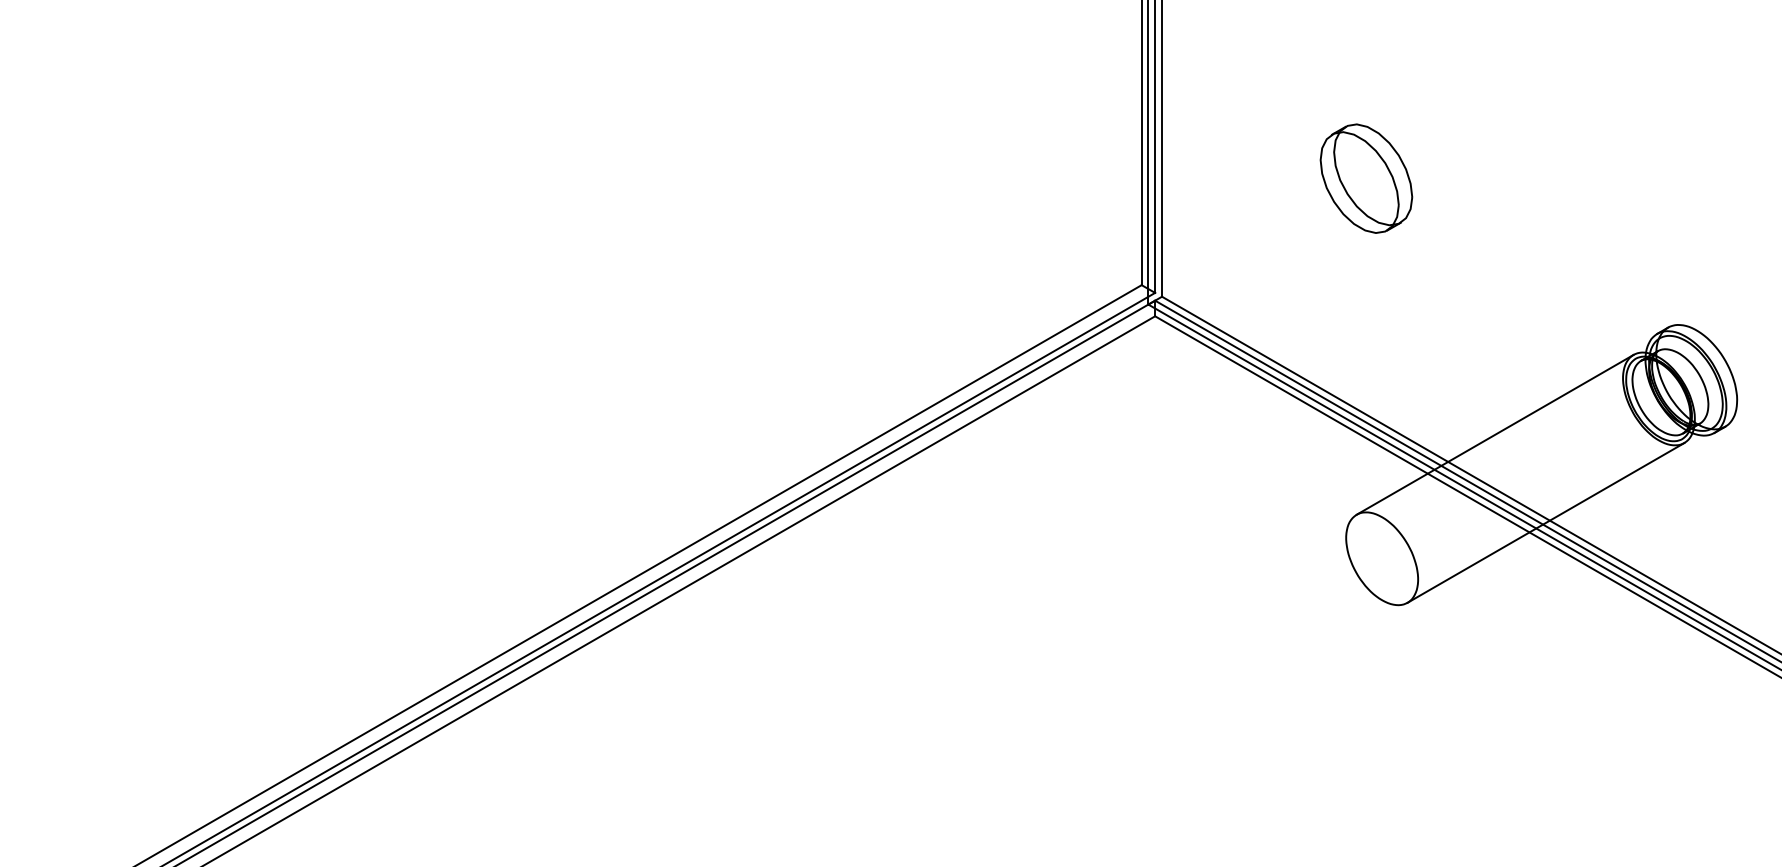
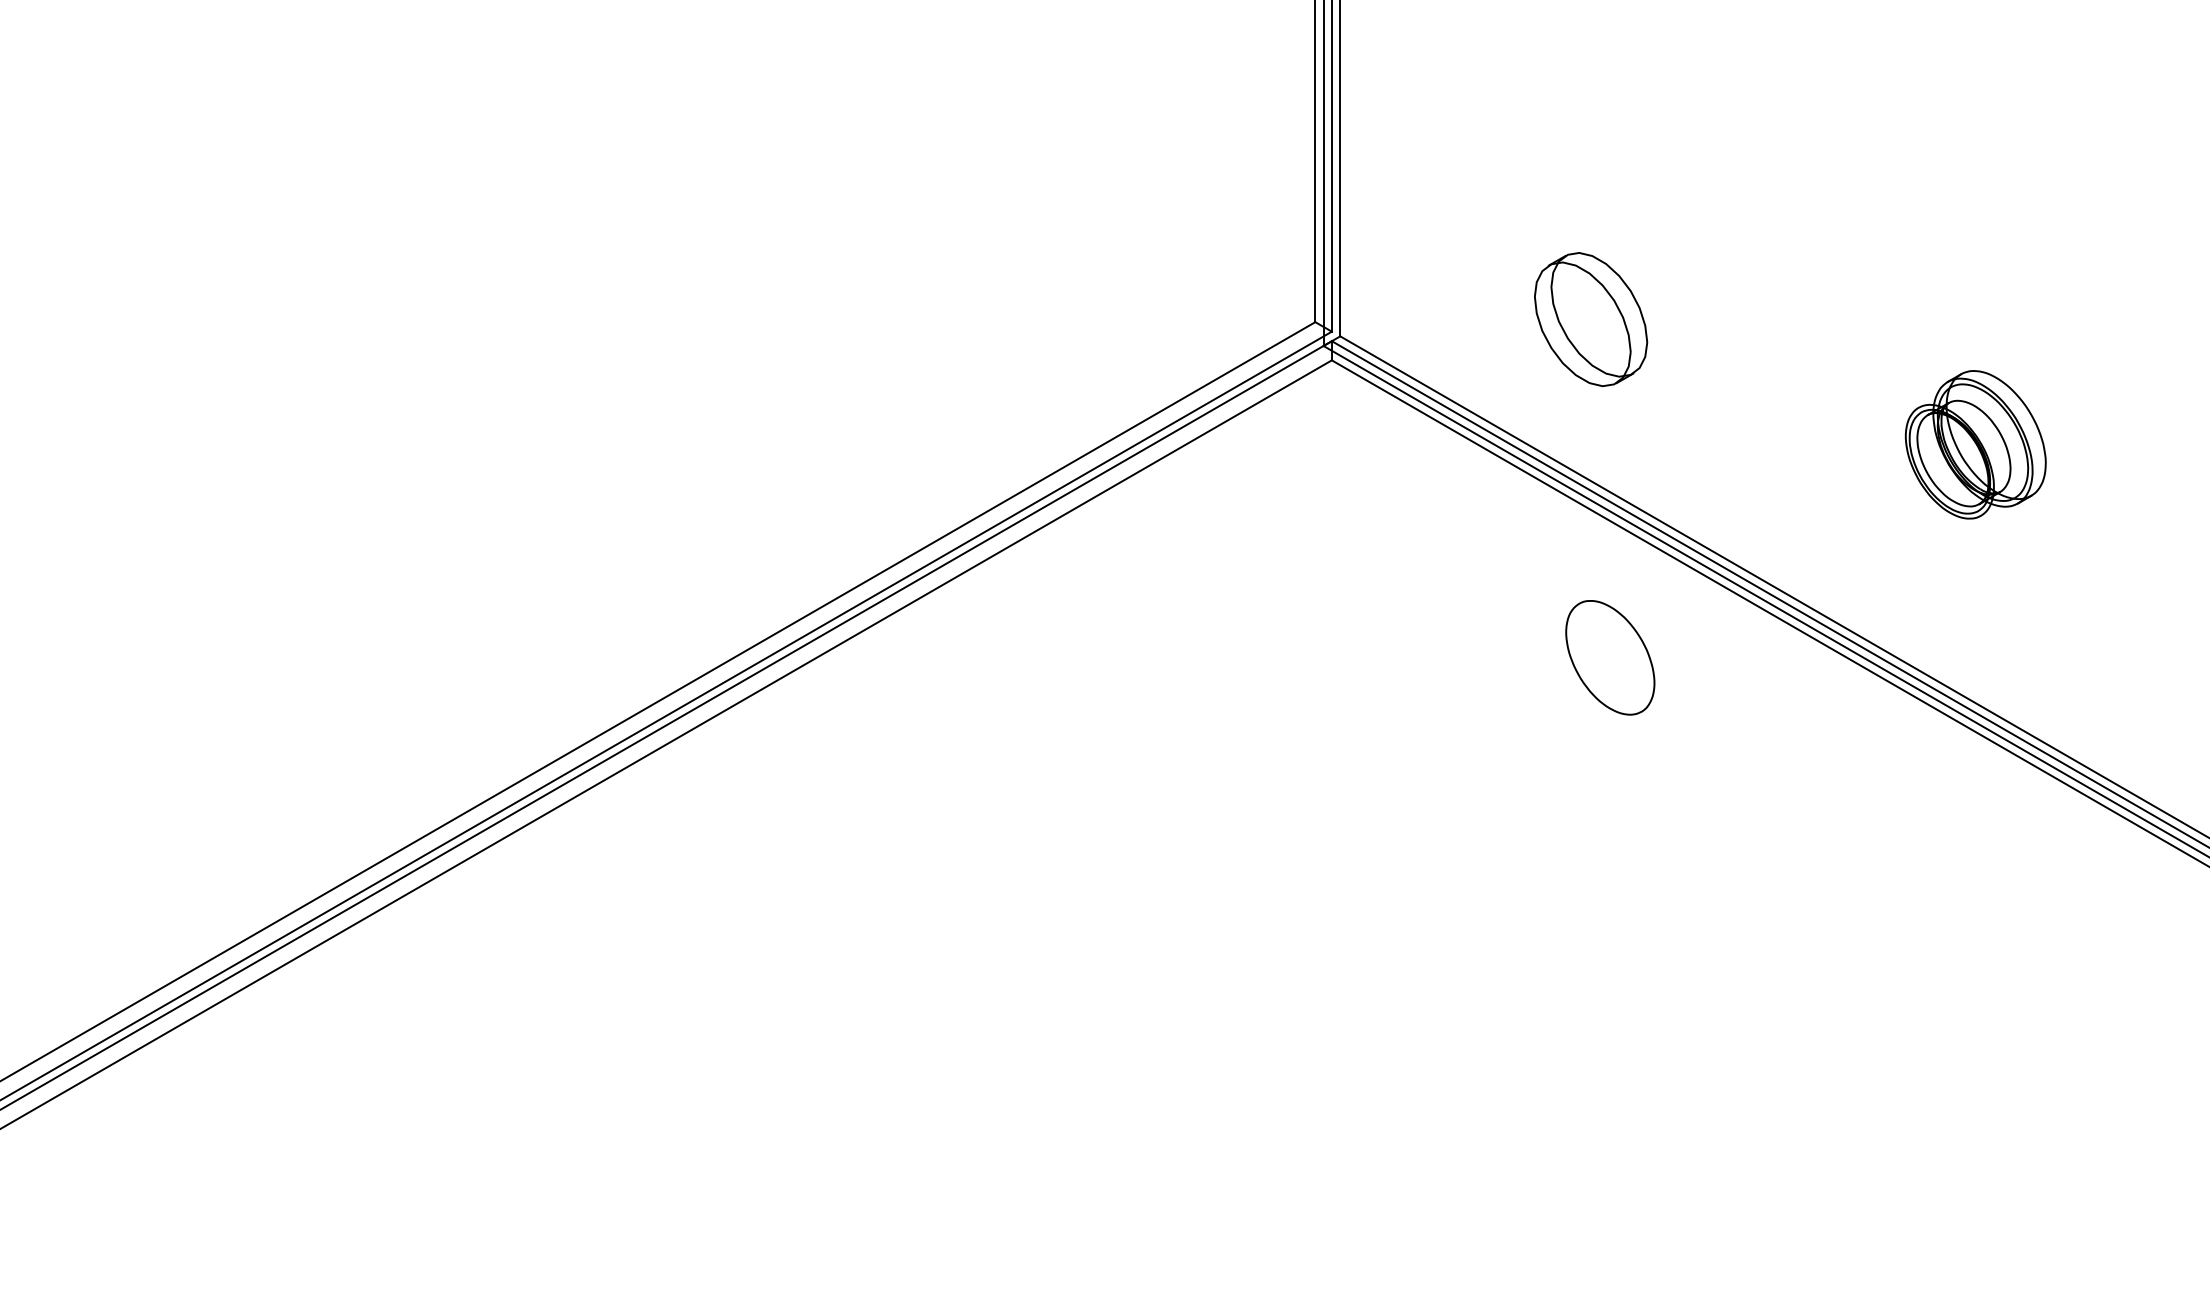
part: (1366, 178) -> (1591, 319), moved
line: (1494, 434) -> (1748, 505), removed
line: (1546, 522) -> (1811, 613), removed

